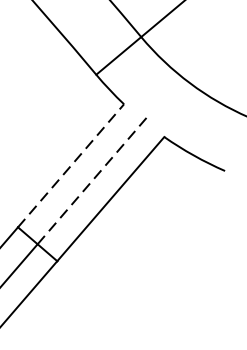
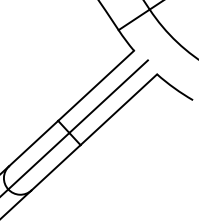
line: (71, 165) -> (96, 85), dashed -> solid
line: (93, 180) -> (109, 96), dashed -> solid

